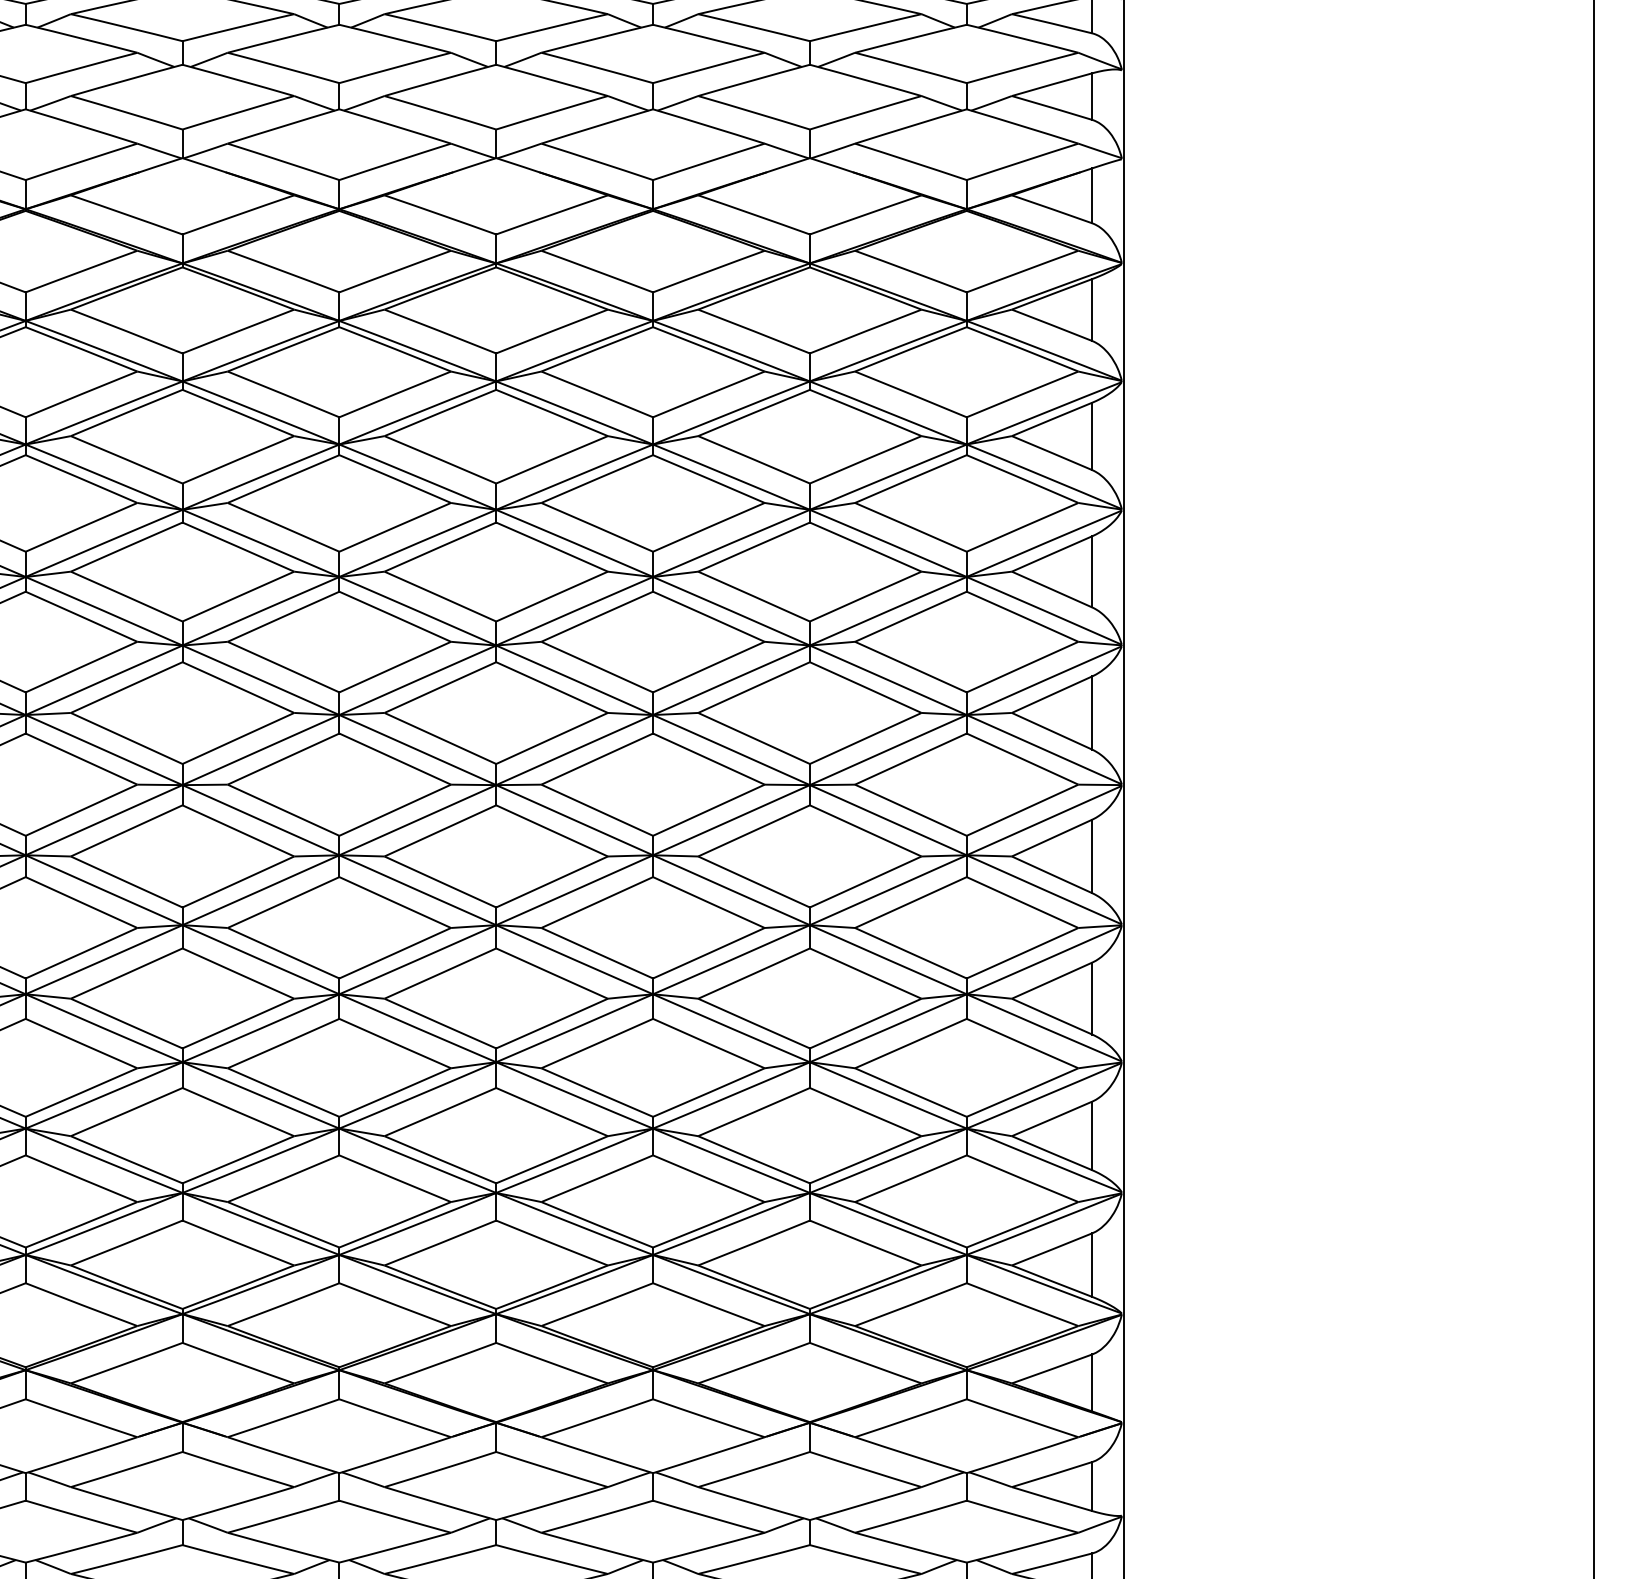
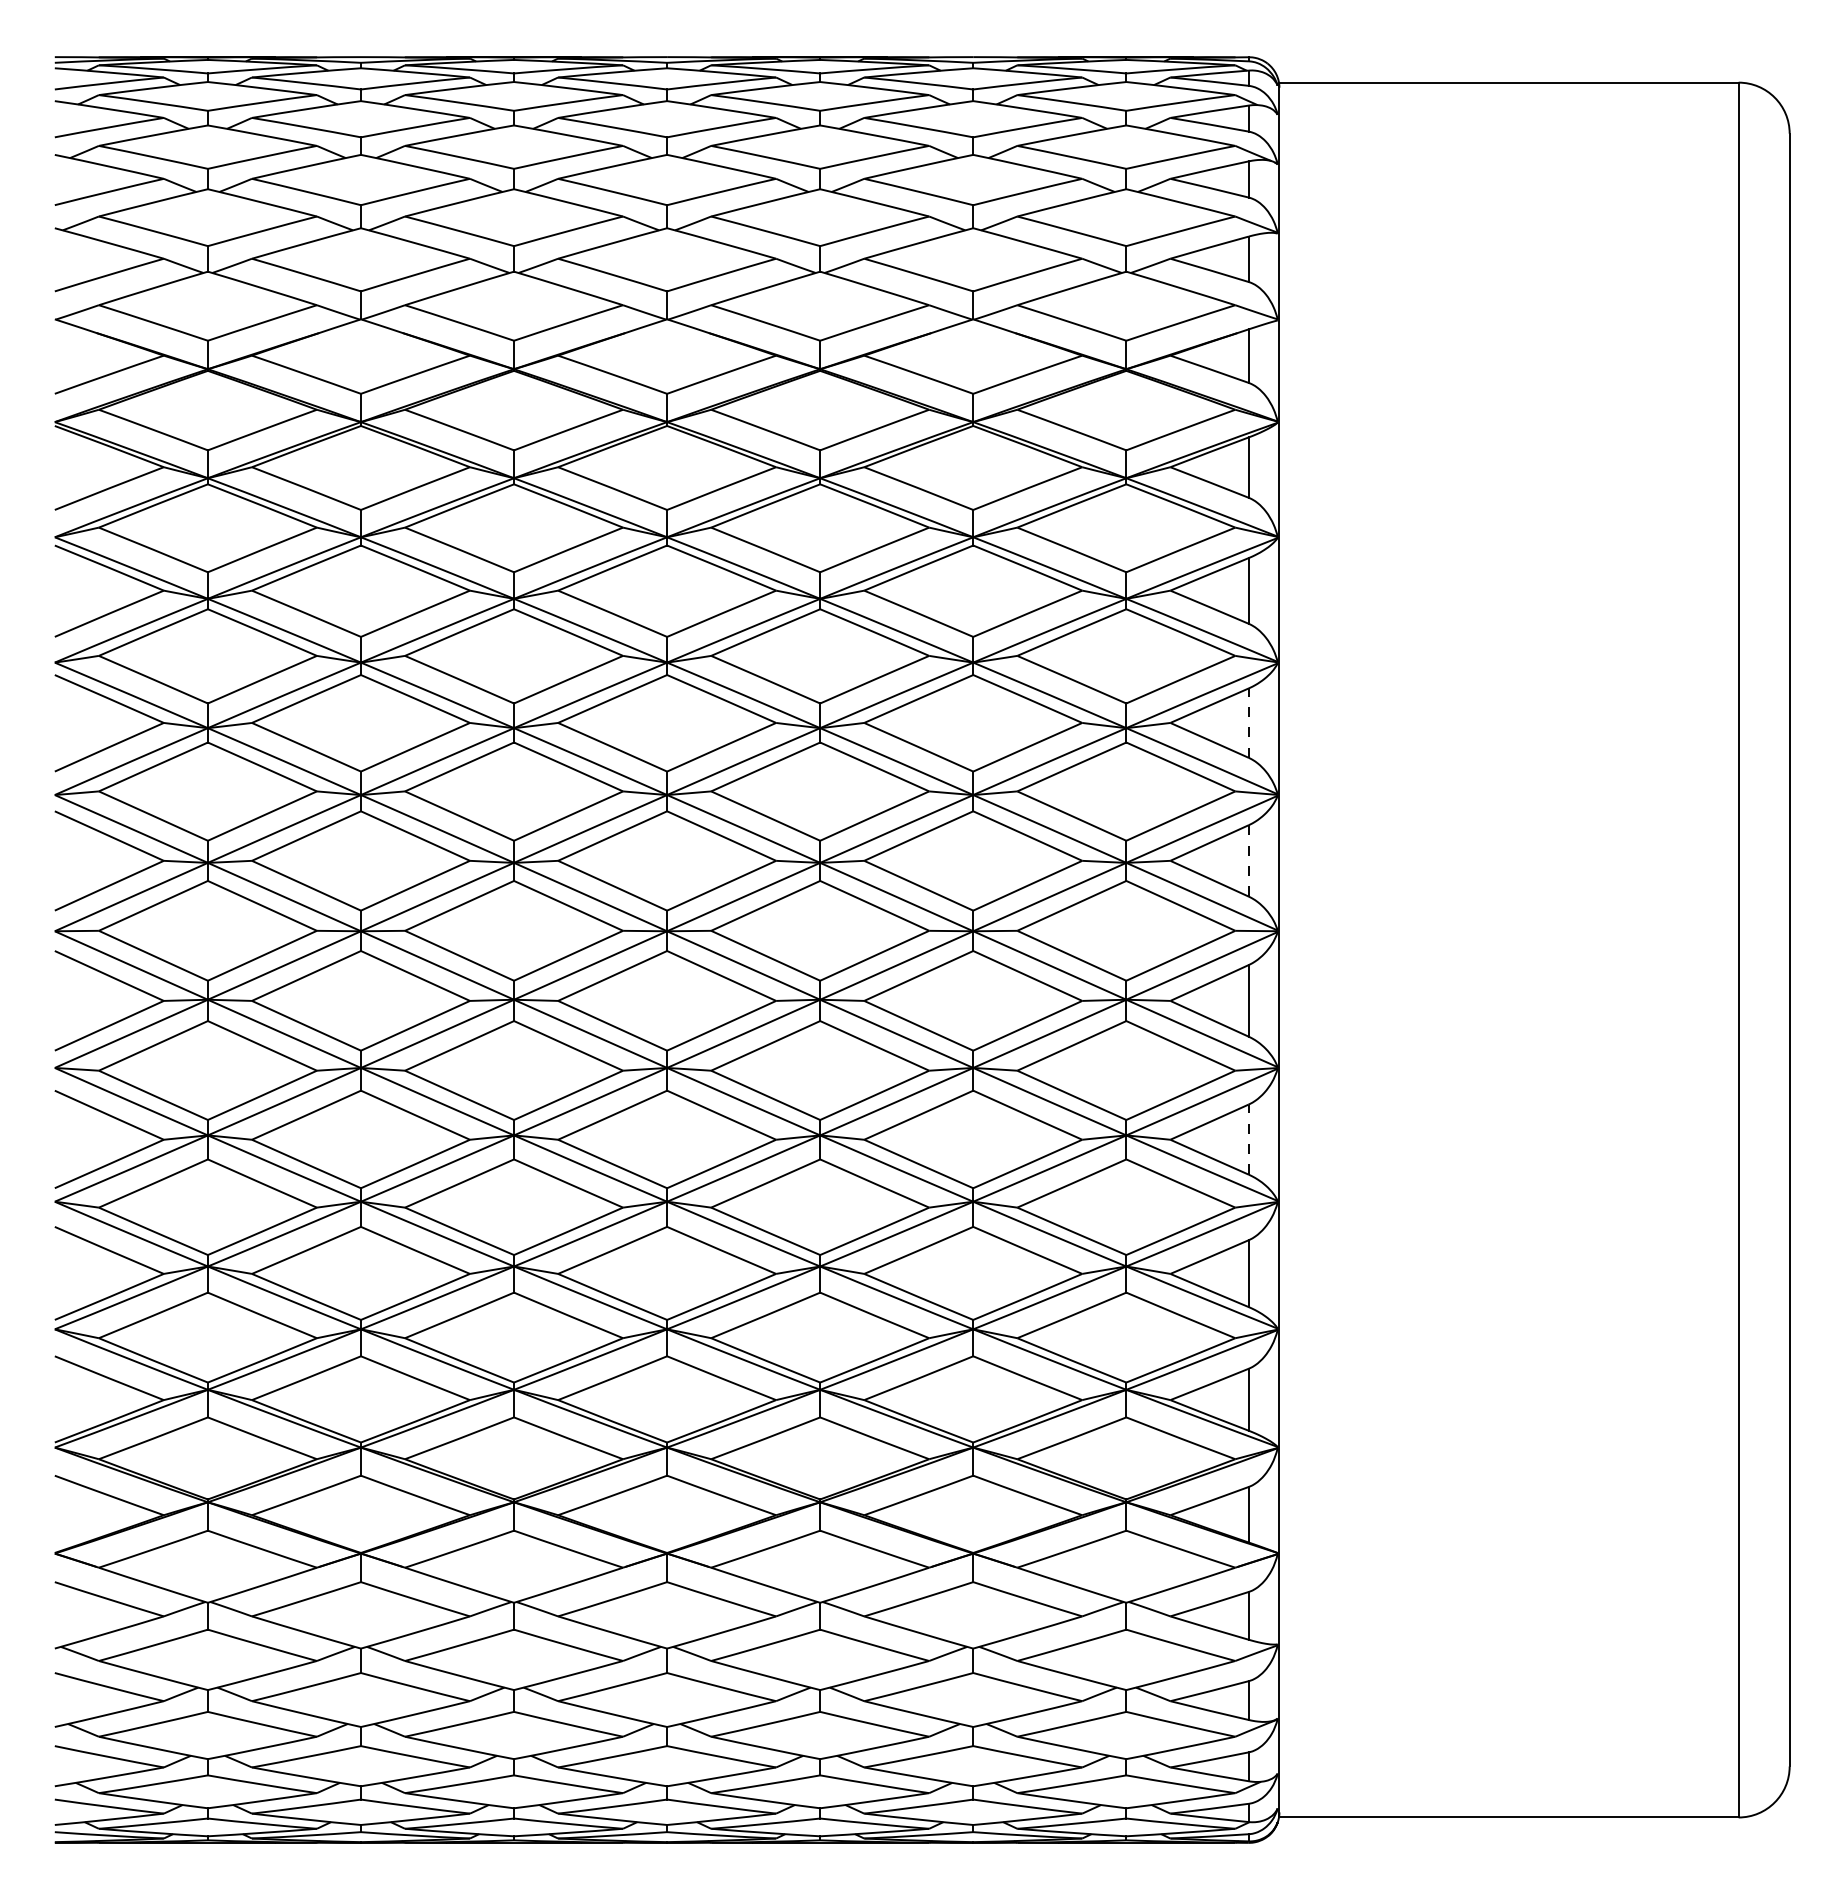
line: (1091, 572) -> (1248, 723), solid -> dashed
line: (1091, 712) -> (1248, 860), solid -> dashed
line: (1091, 998) -> (1248, 1139), solid -> dashed

